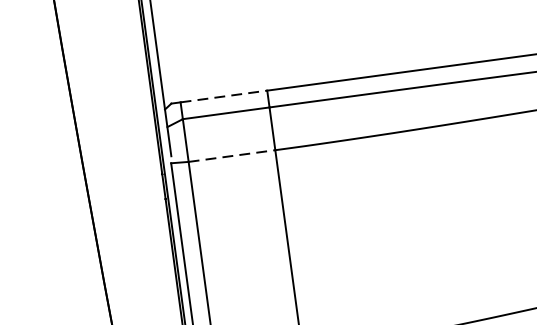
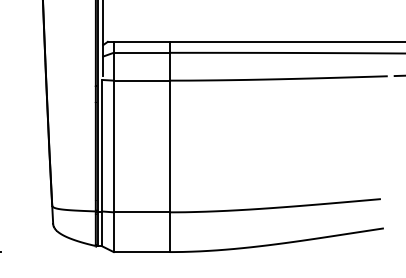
line: (224, 95) -> (142, 41), dashed -> solid
line: (232, 155) -> (142, 80), dashed -> solid

